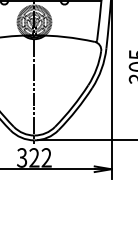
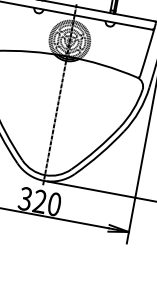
text: (46, 157) -> (54, 203), 322 -> 320

